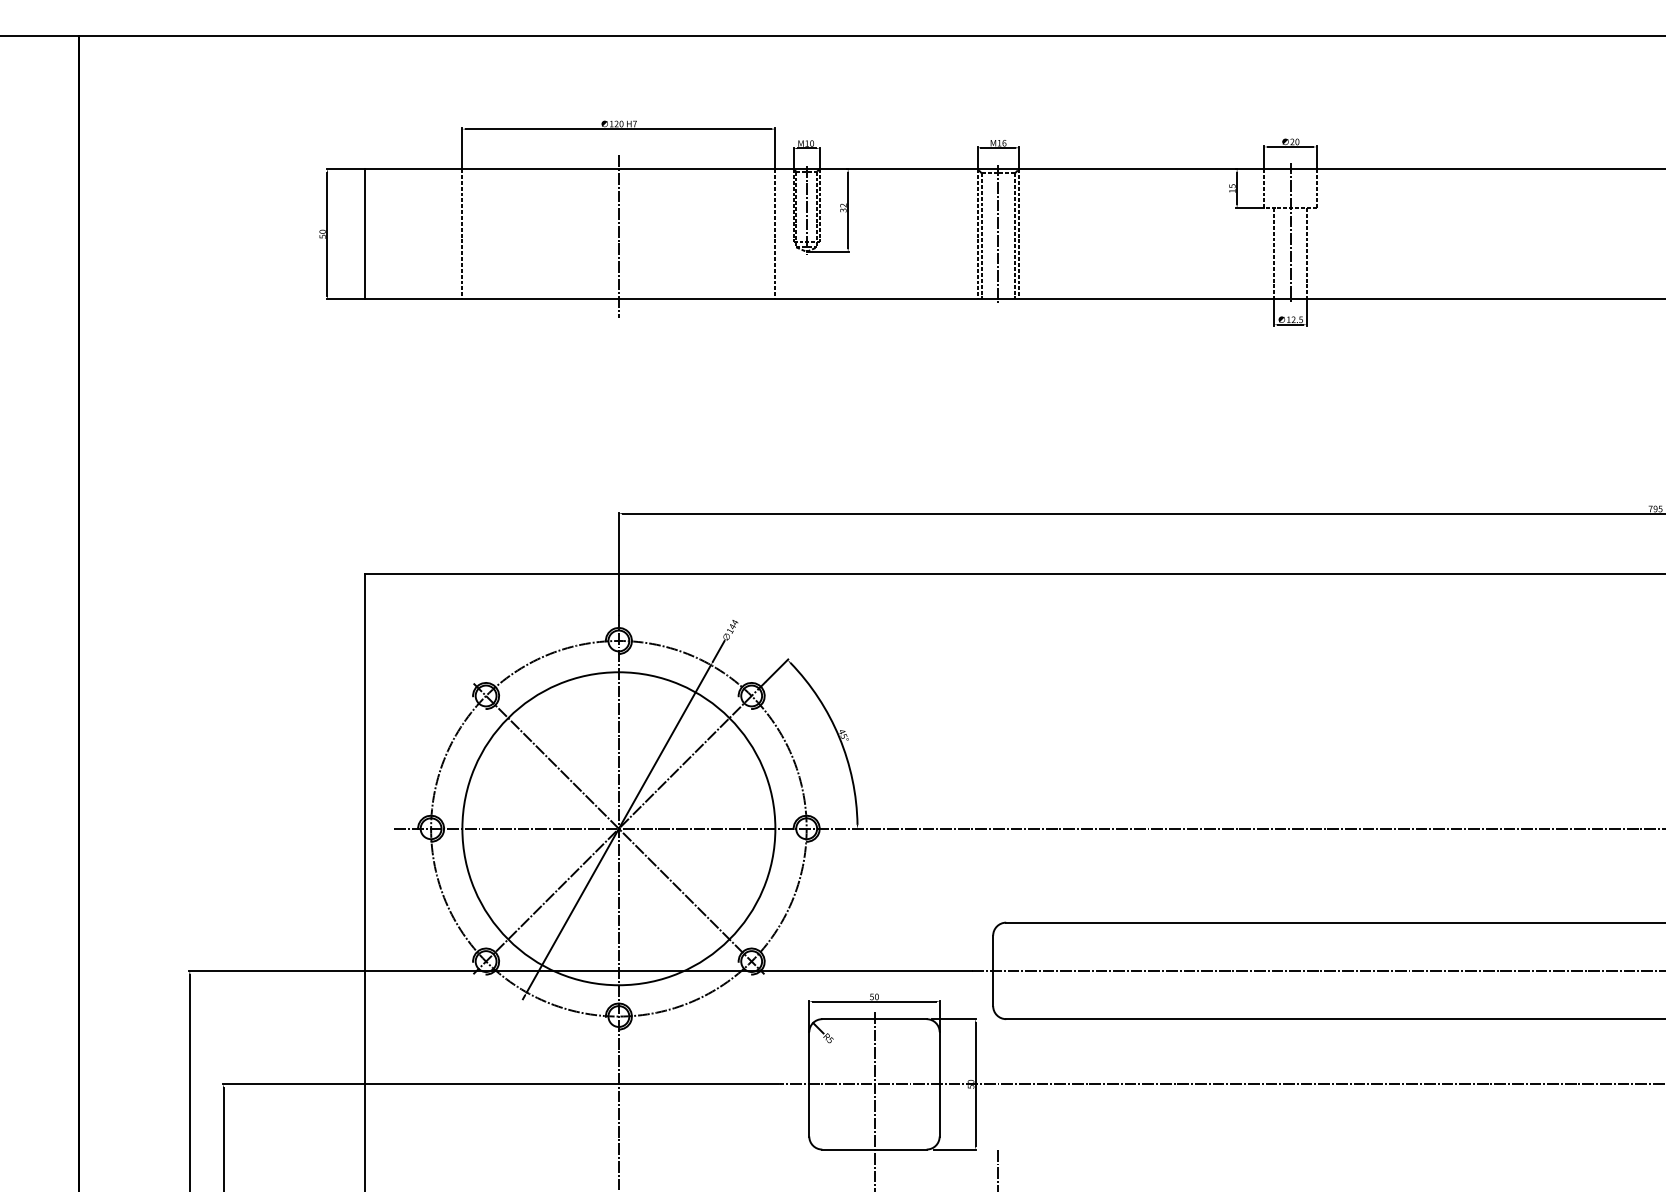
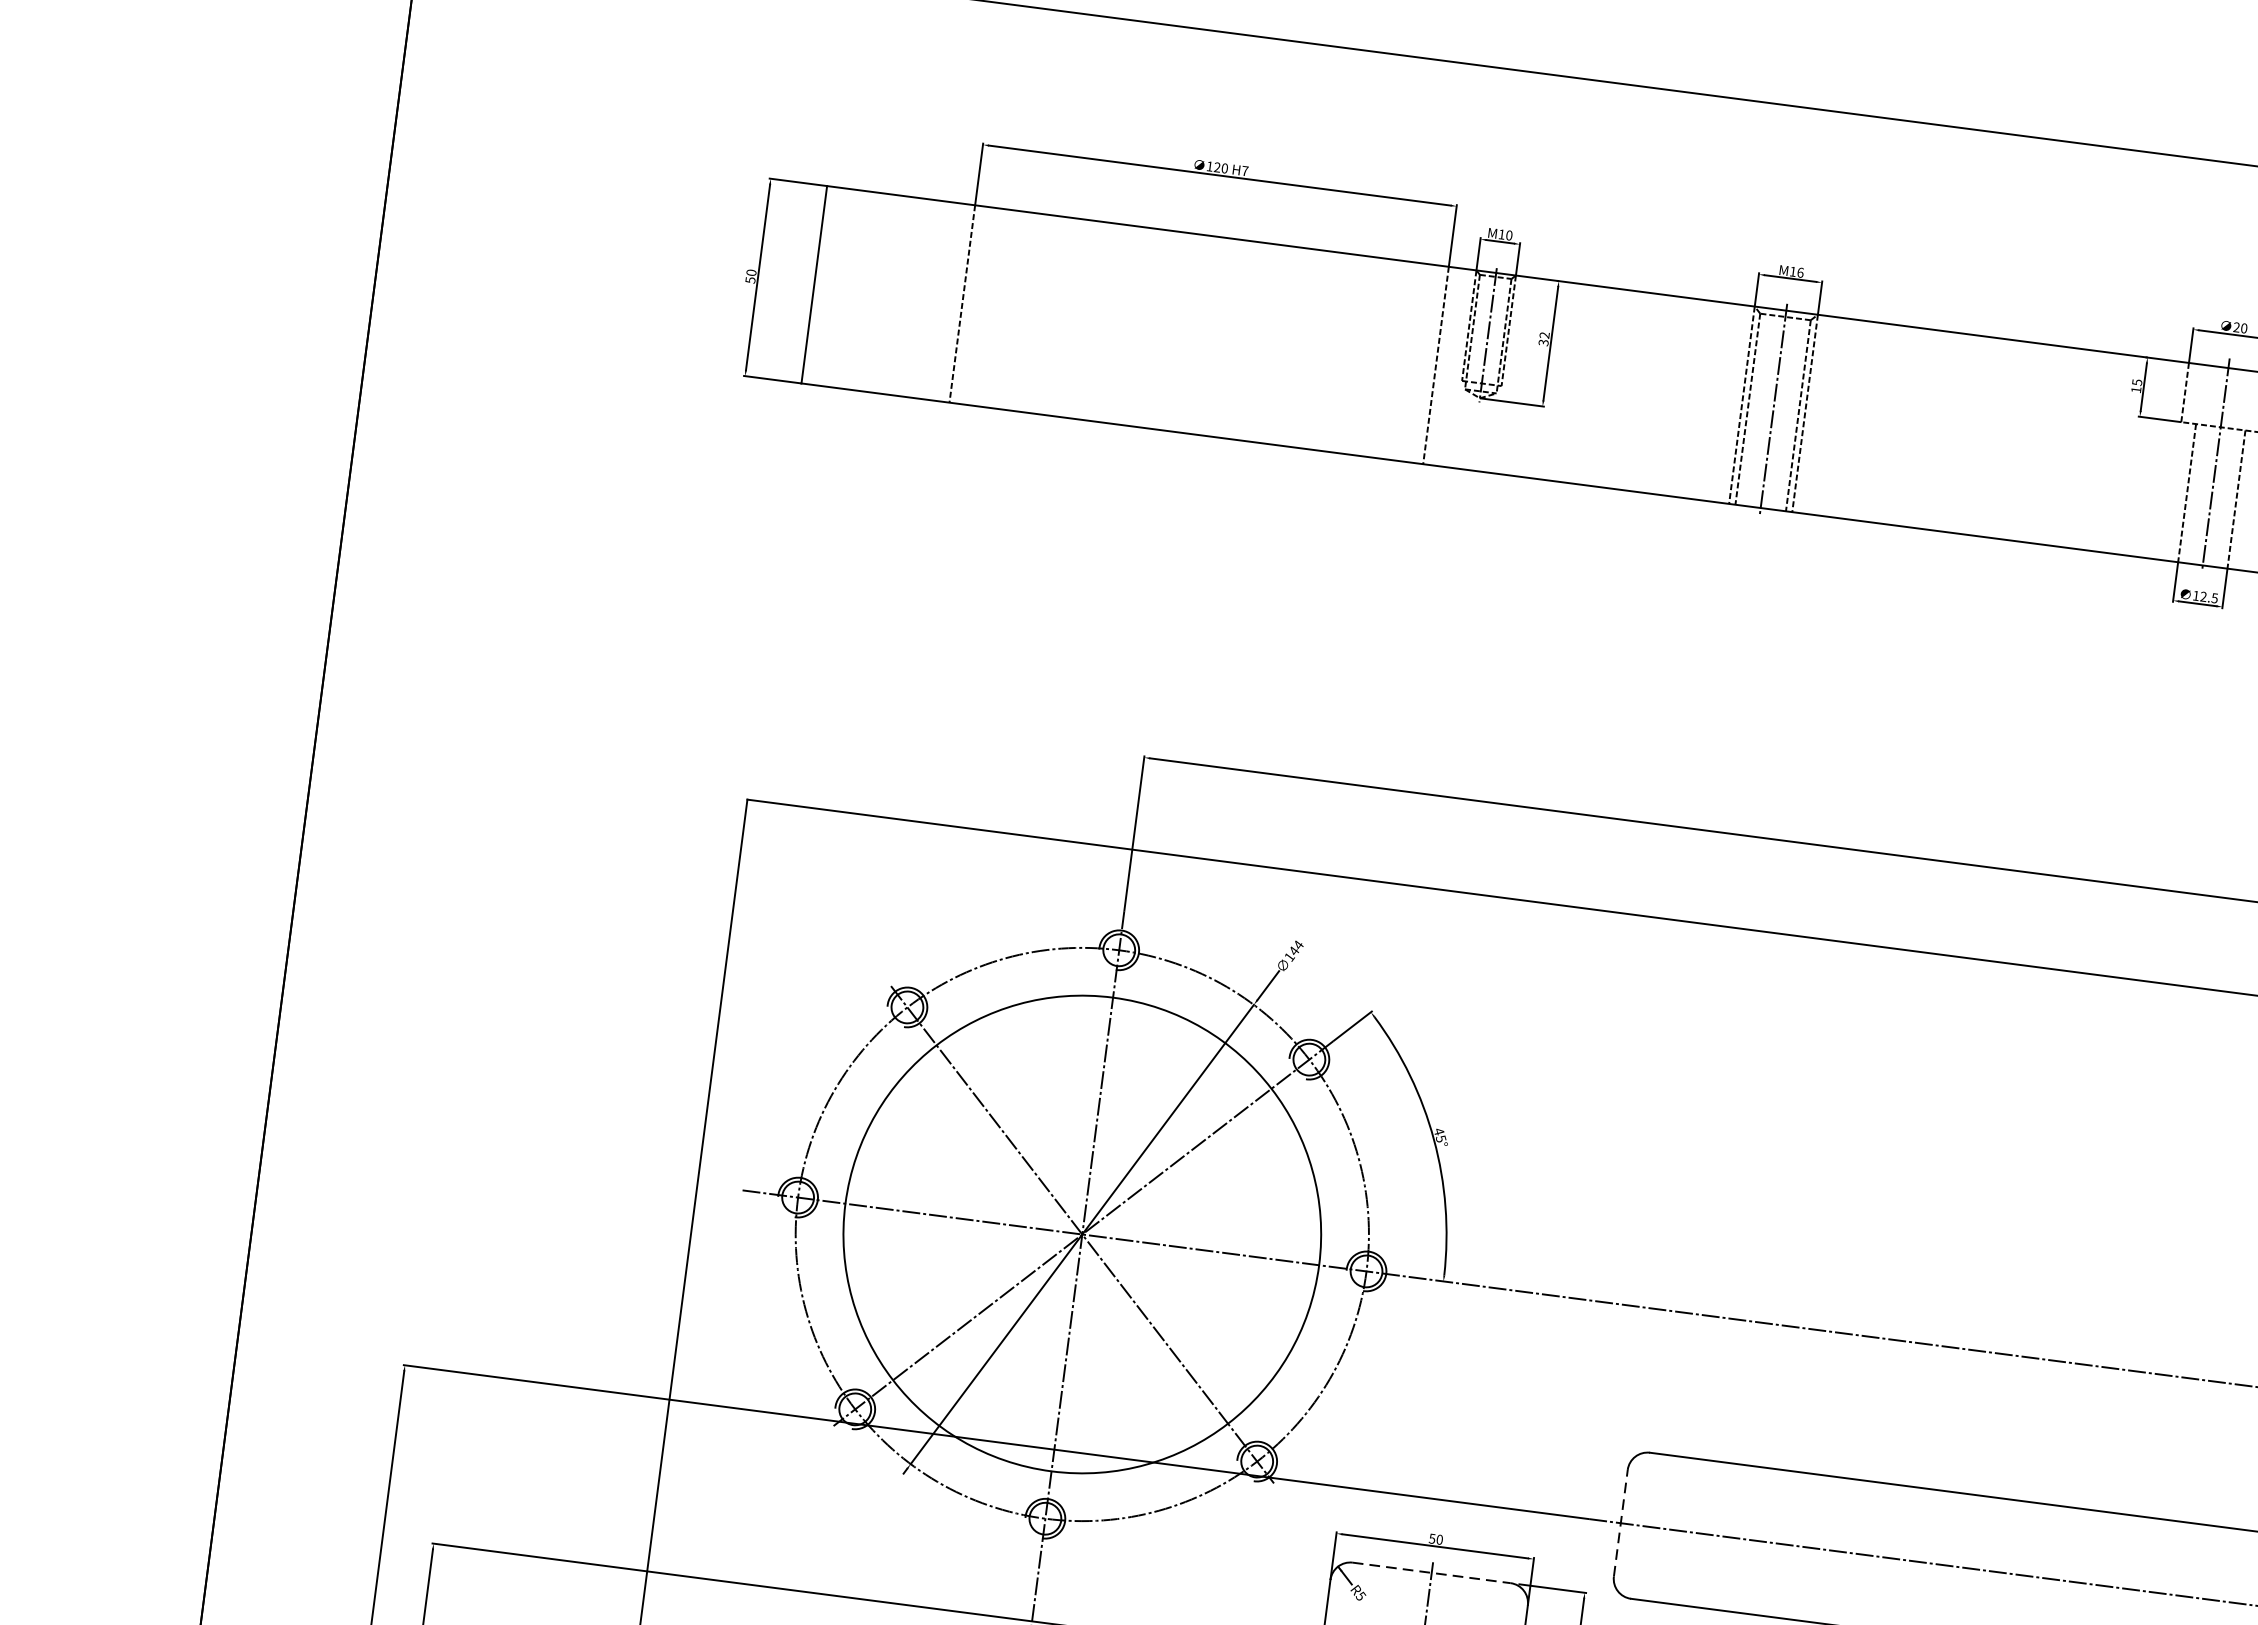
line: (618, 236) -> (1198, 338), removed
line: (993, 970) -> (1621, 1522), solid -> dashed
line: (874, 1019) -> (1431, 1573), solid -> dashed

